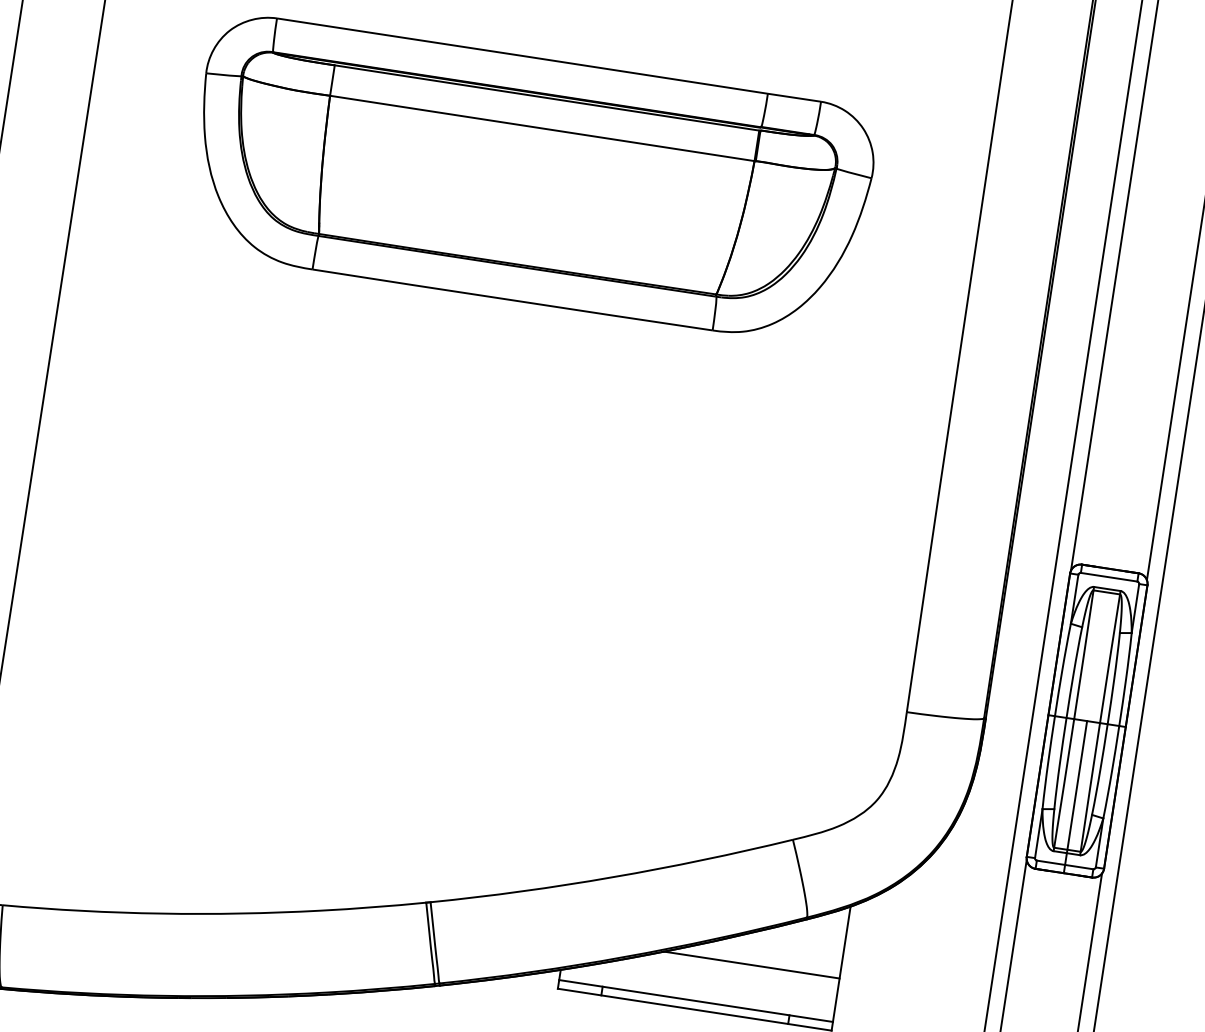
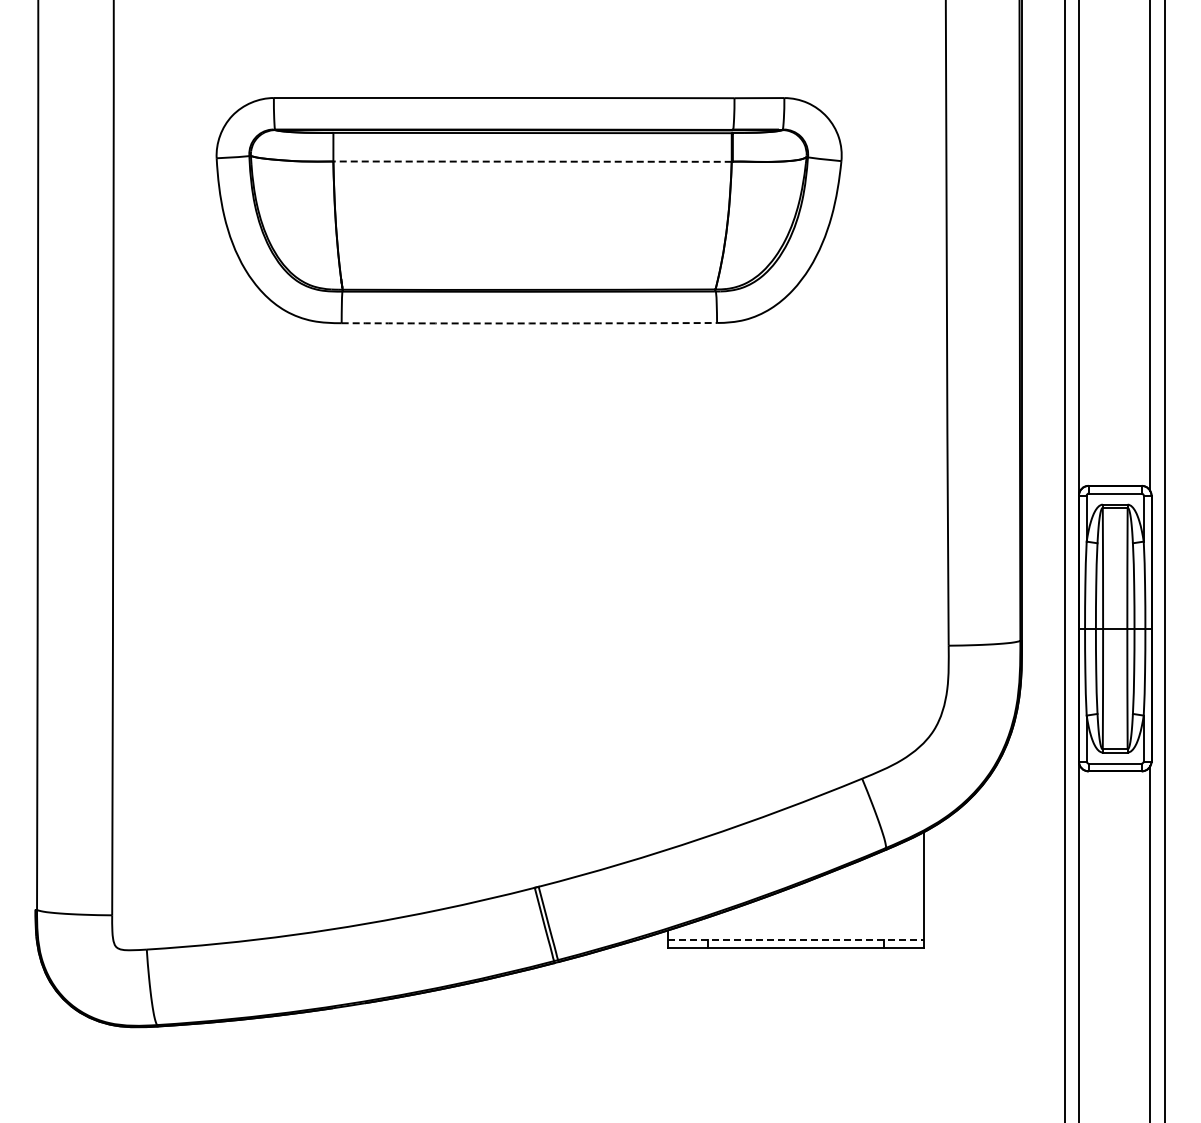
line: (542, 128) -> (532, 161), solid -> dashed
arc: (512, 300) -> (529, 323), solid -> dashed
line: (1075, 796) -> (1115, 699), removed
line: (751, 965) -> (841, 899), removed
line: (696, 1001) -> (796, 940), solid -> dashed

